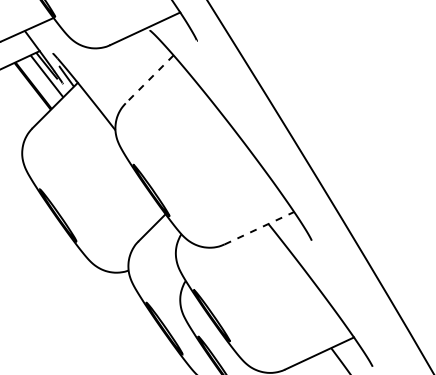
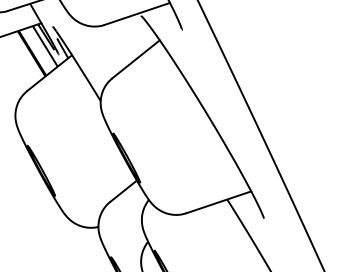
line: (149, 79) -> (135, 59), dashed -> solid
line: (259, 228) -> (218, 202), dashed -> solid

